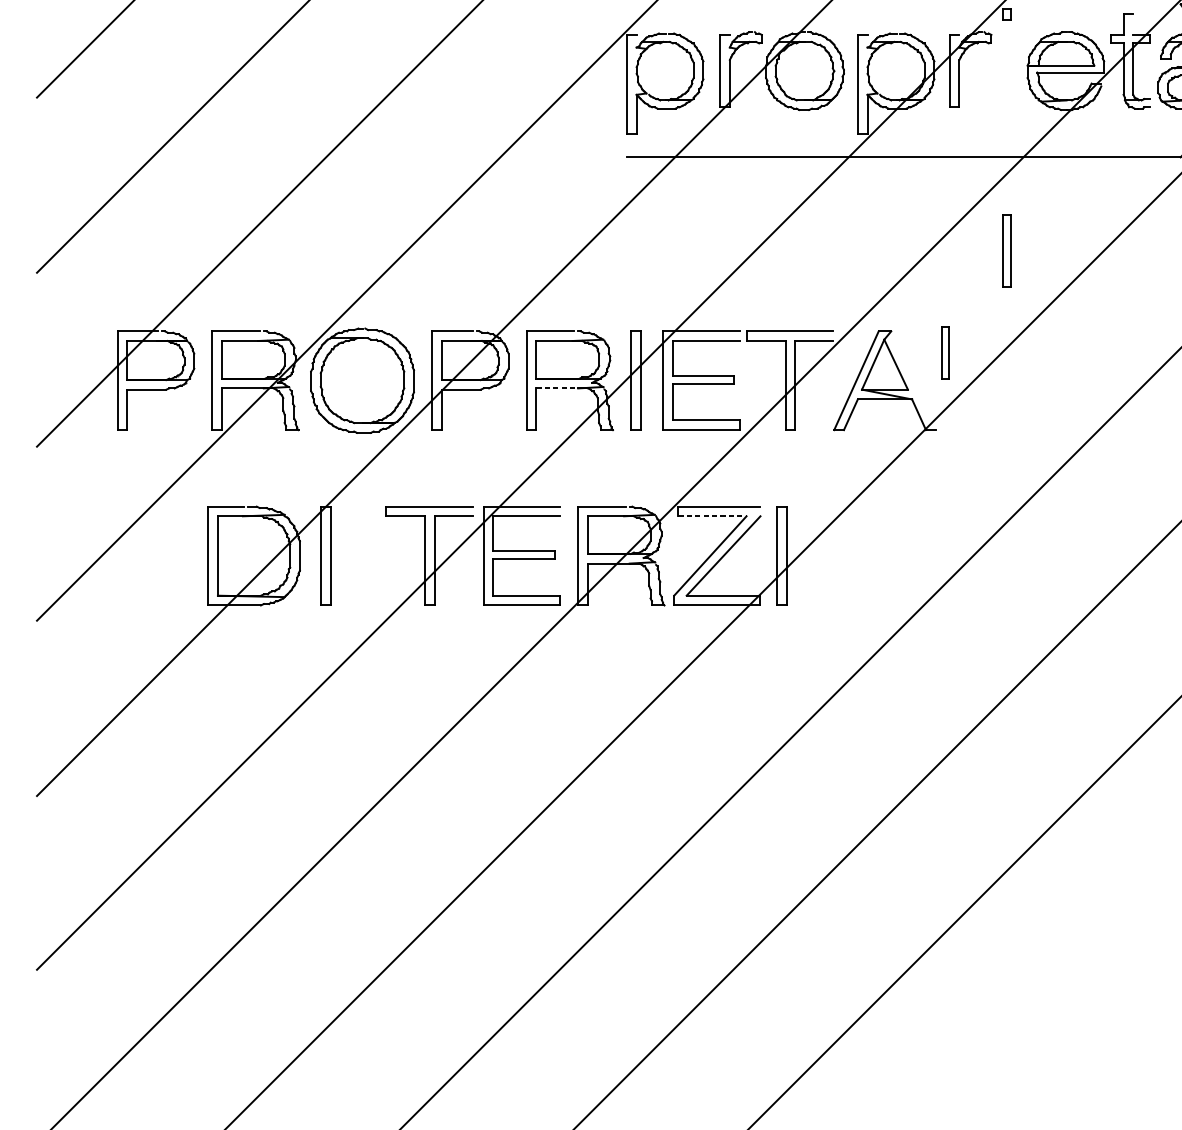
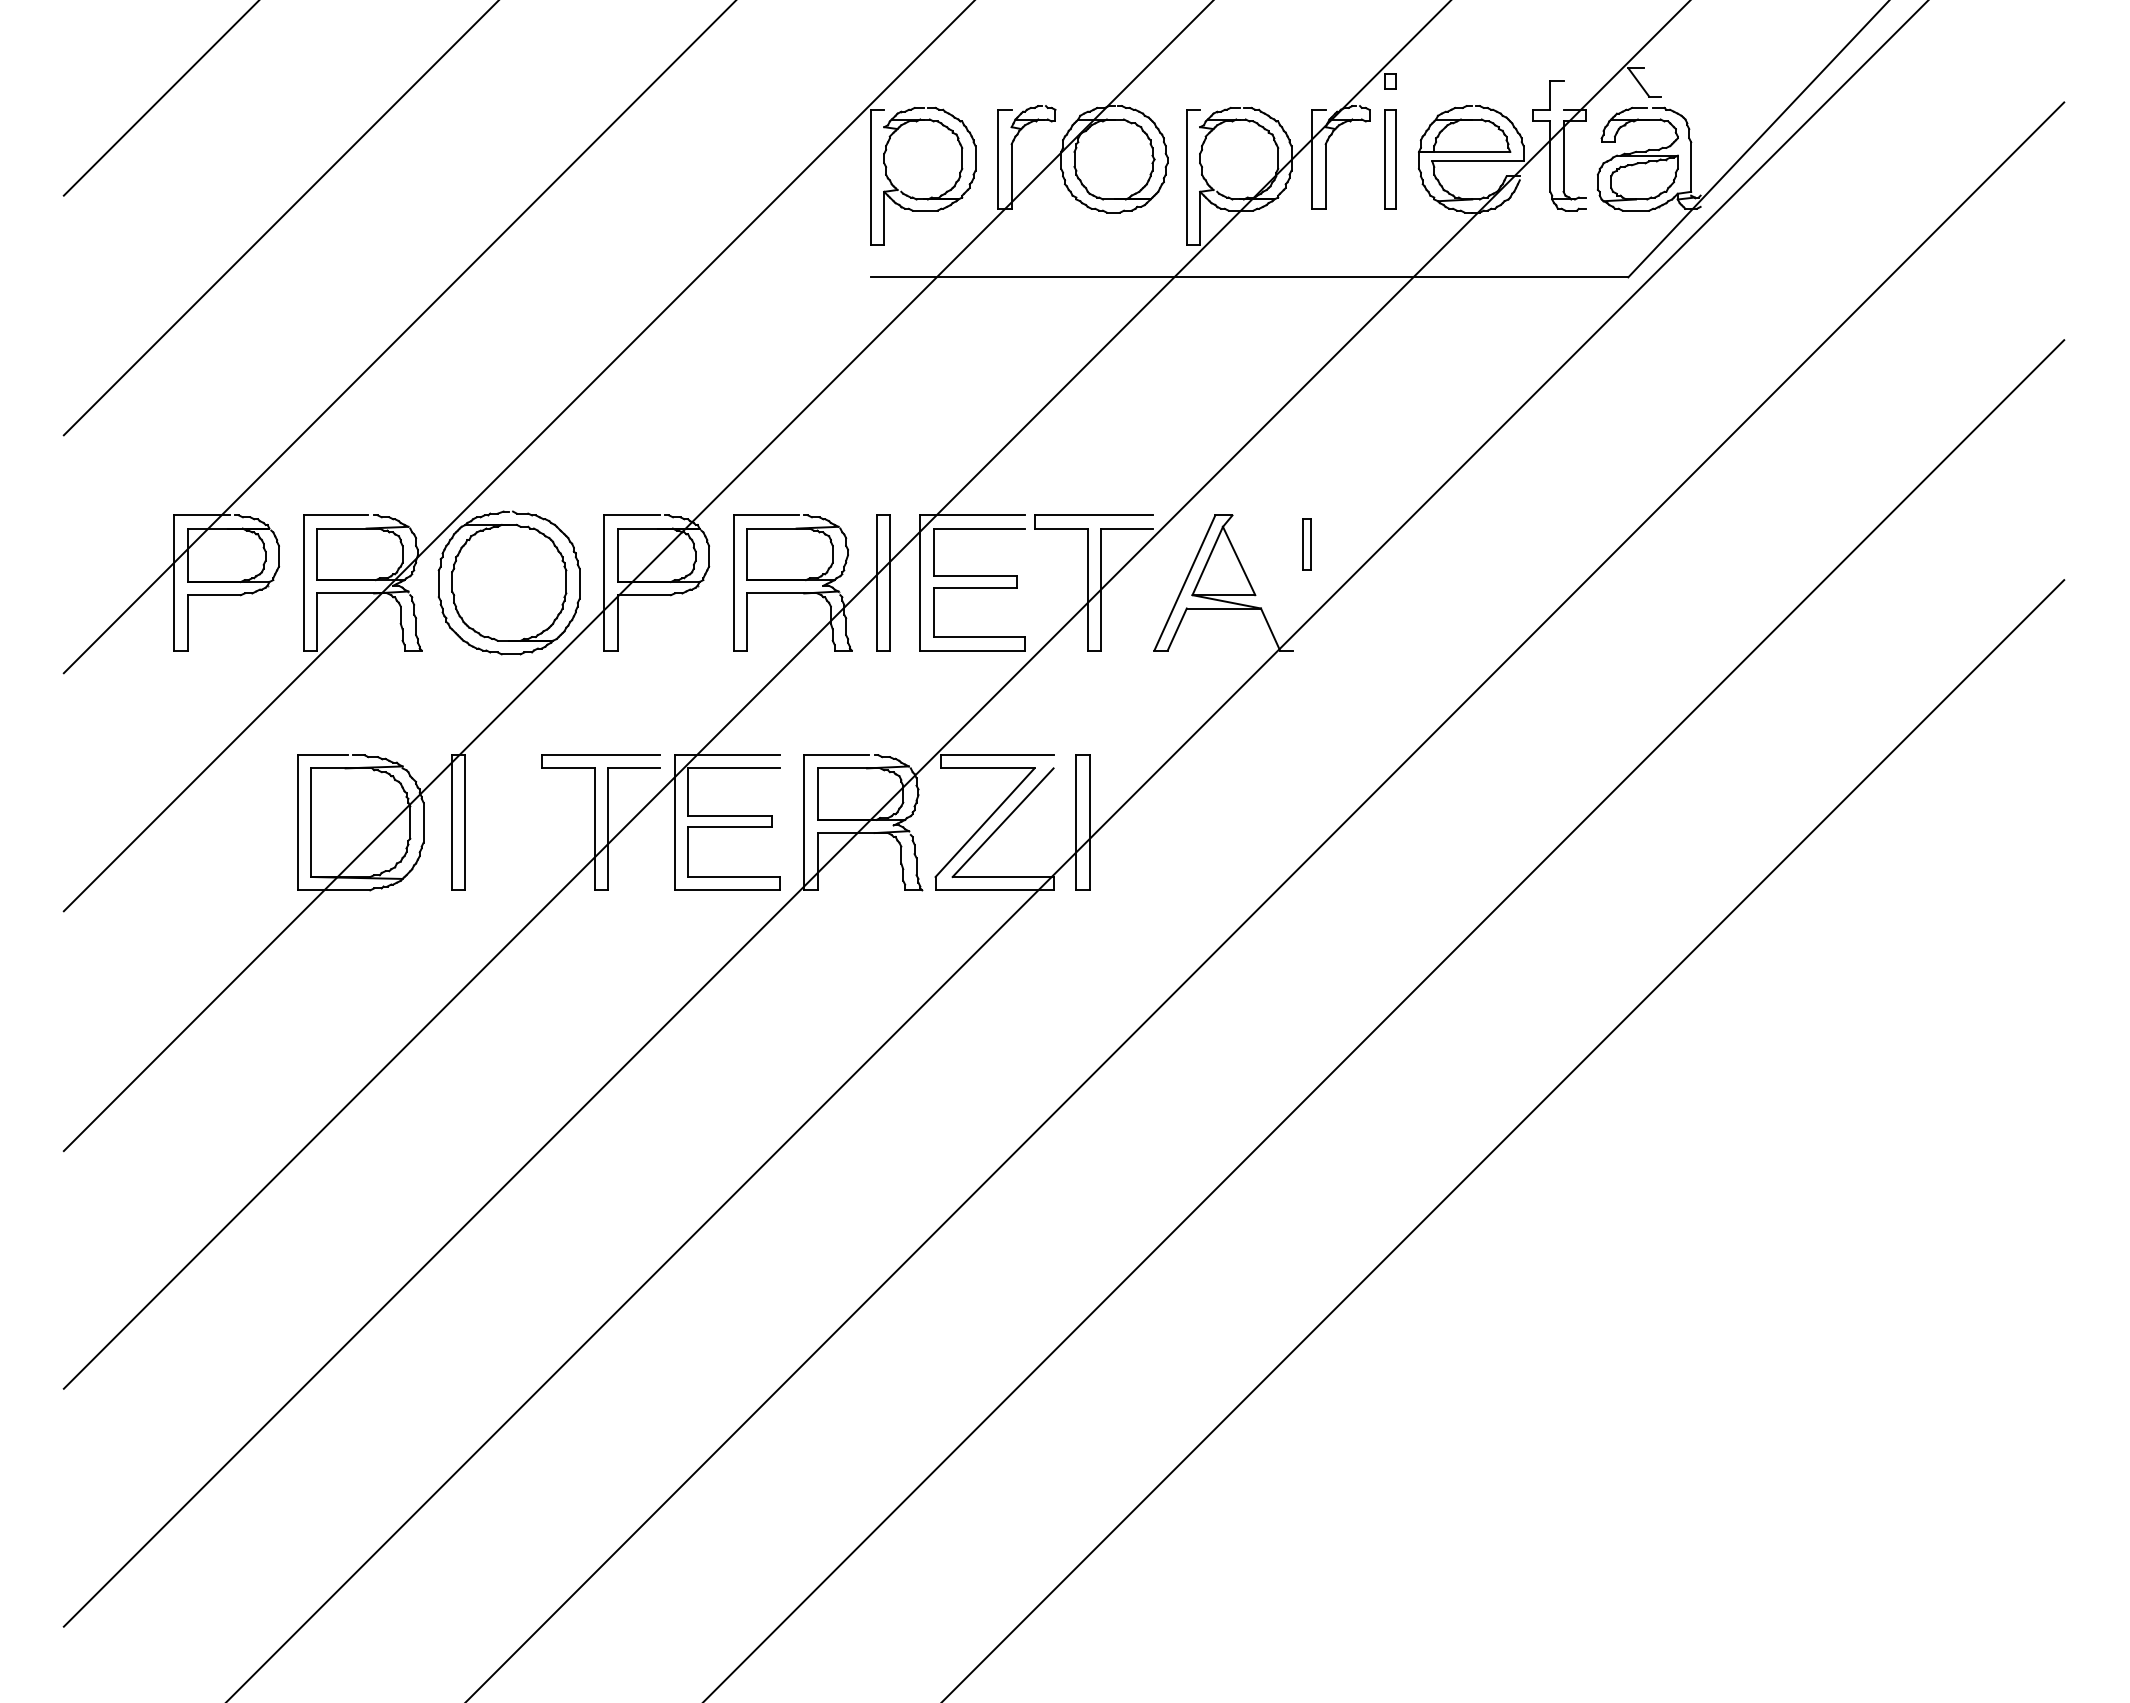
part: (1006, 251) -> (1390, 159), moved
part: (945, 352) -> (1306, 544), size x0.71
line: (557, 388) -> (775, 593), dashed -> solid
line: (712, 516) -> (987, 768), dashed -> solid

